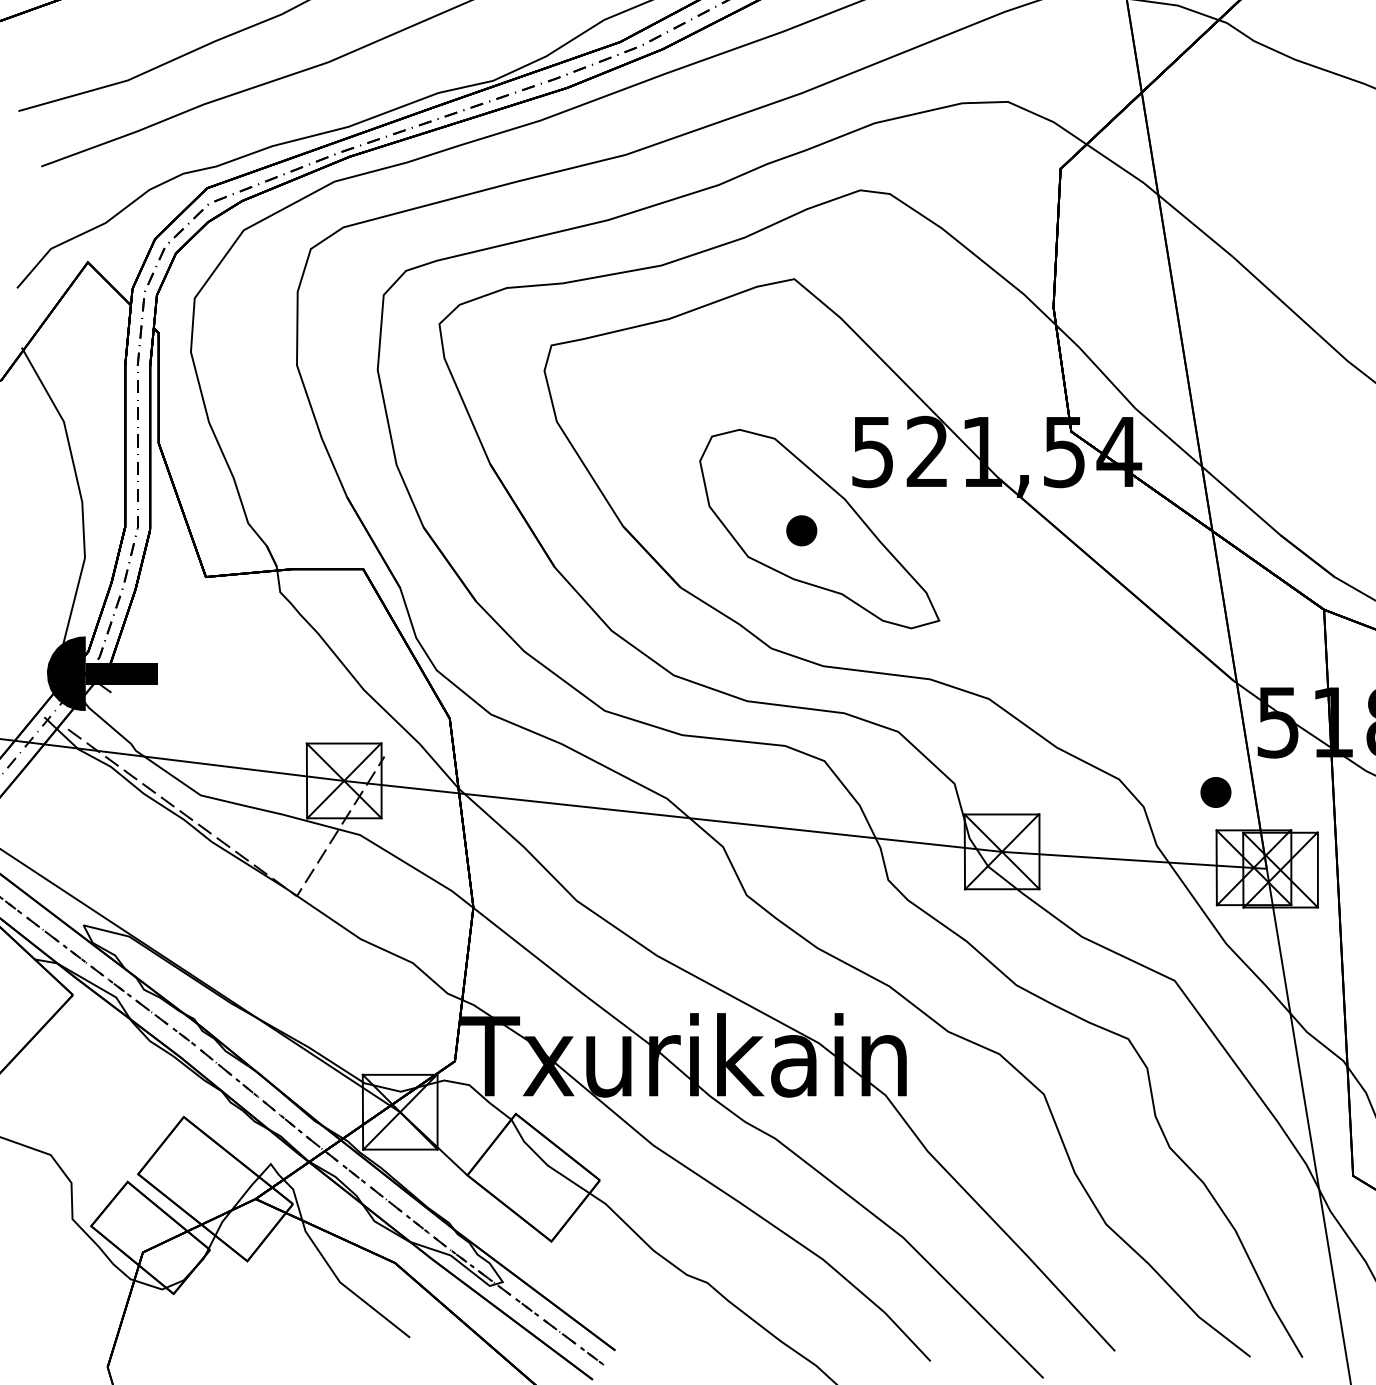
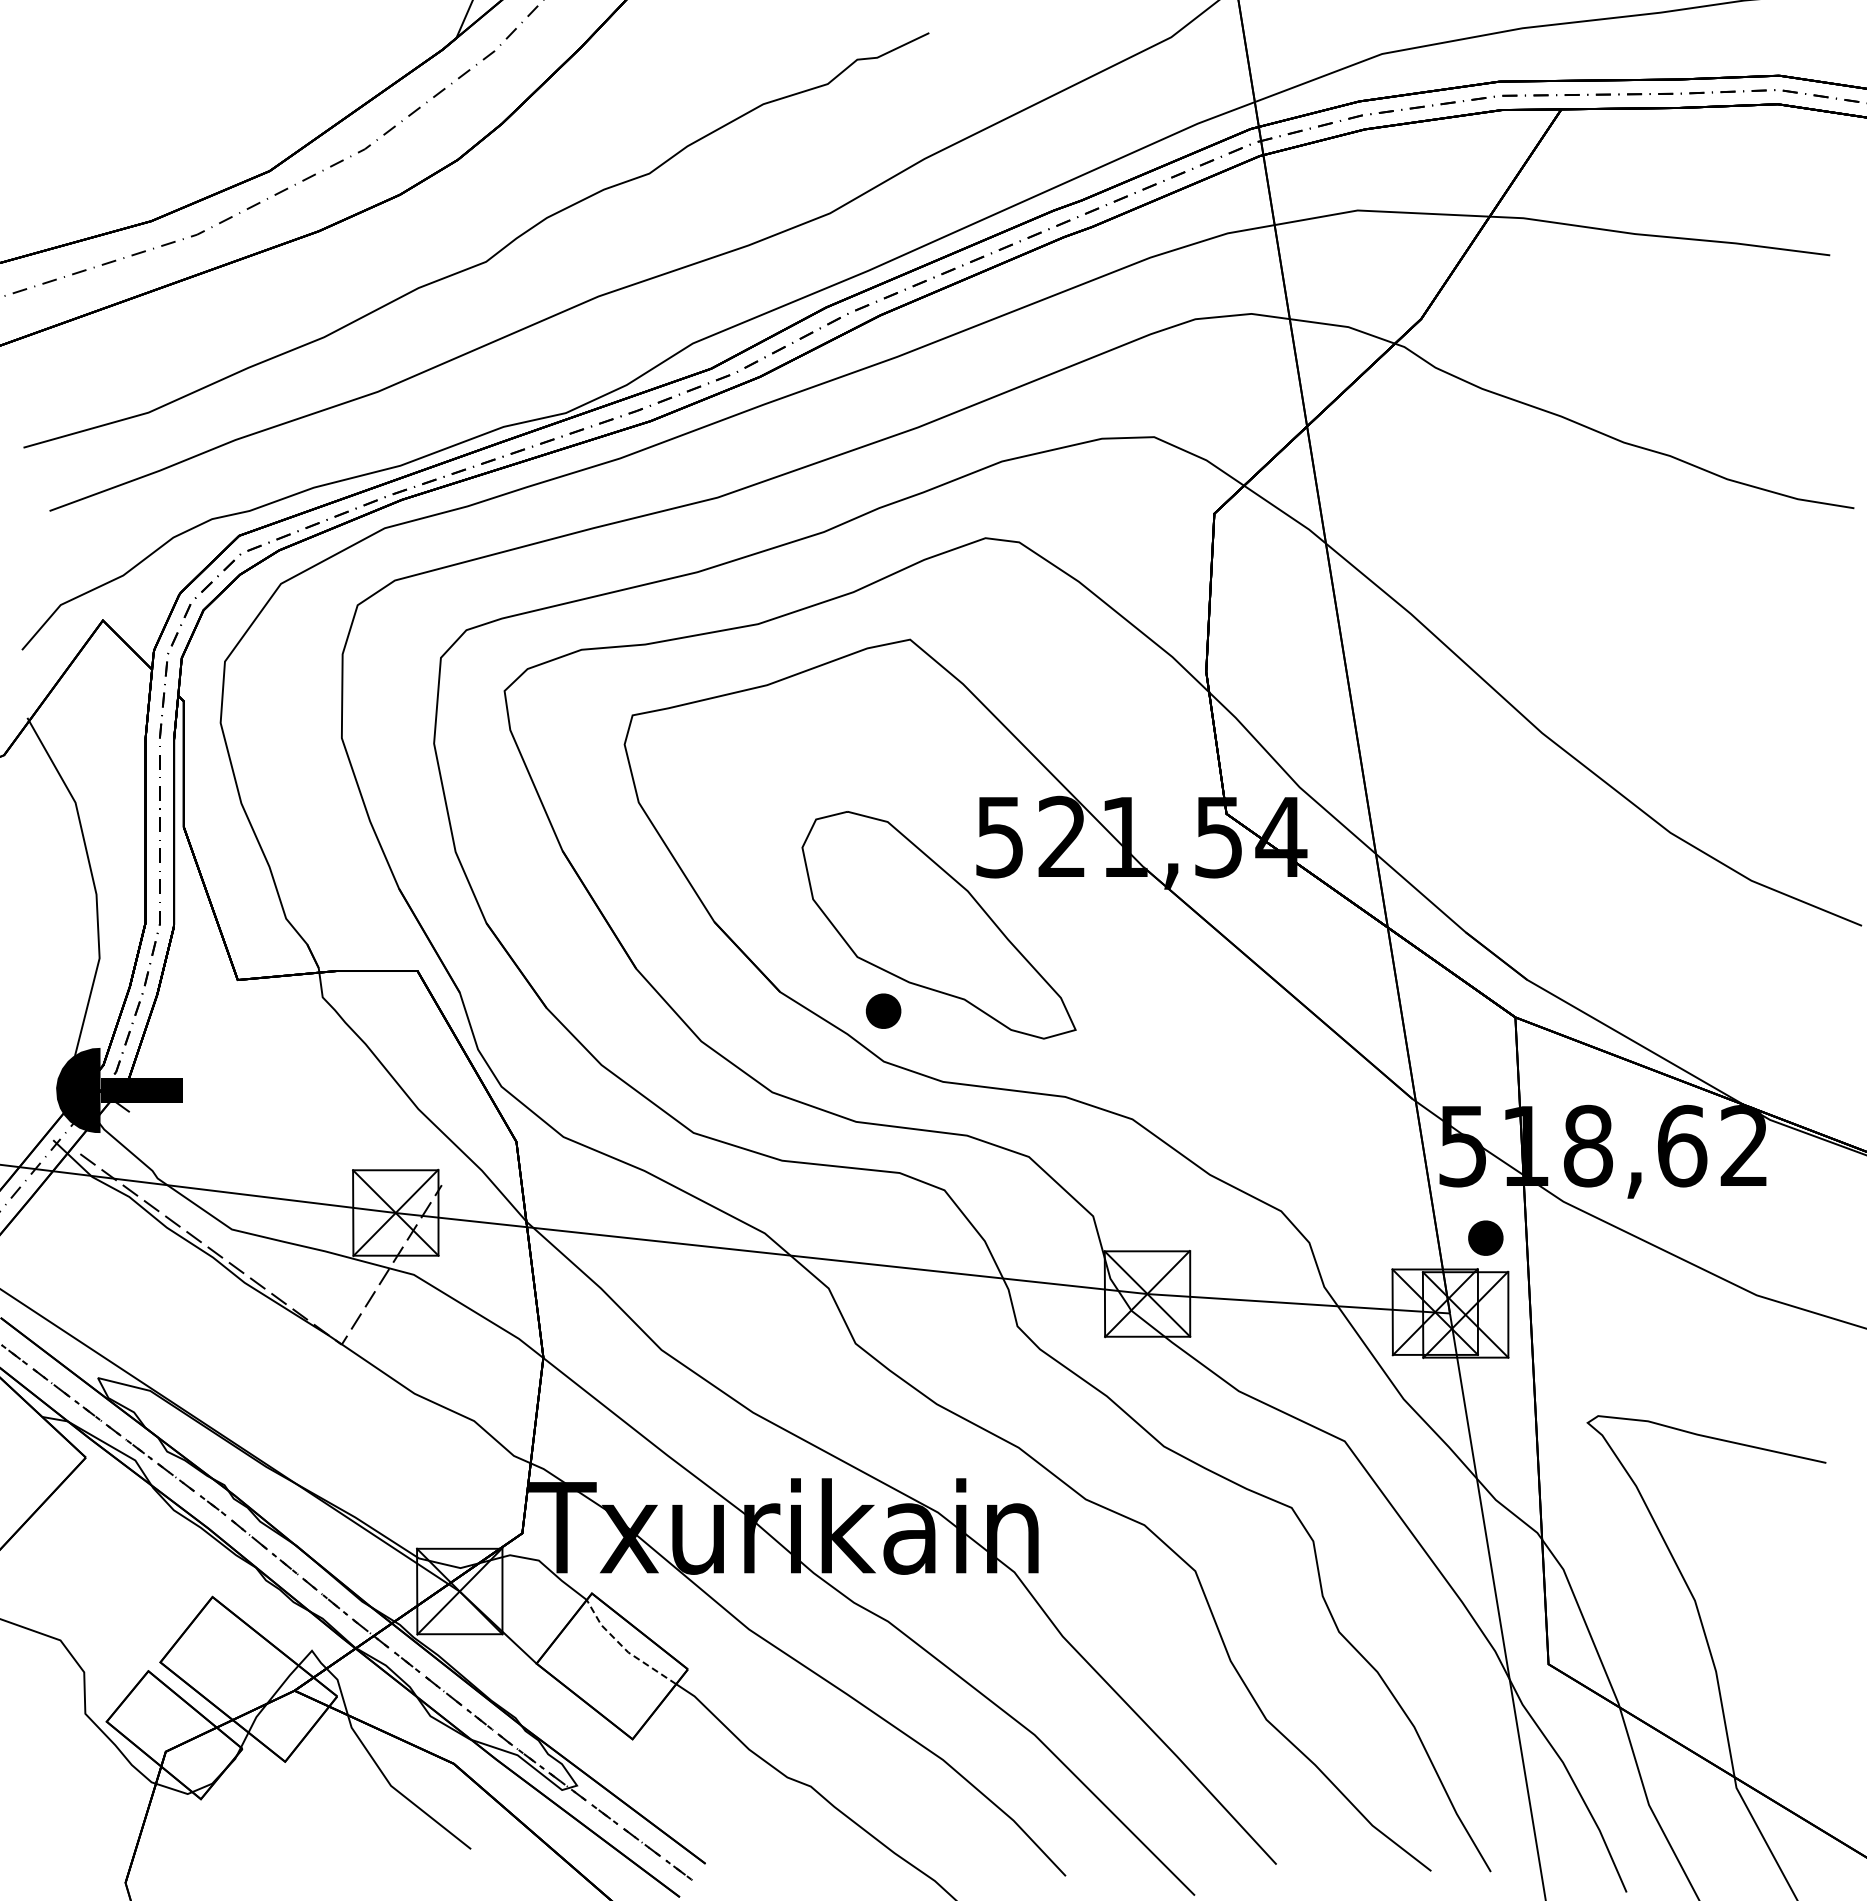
part: (801, 530) -> (883, 1010), moved
part: (1215, 791) -> (1485, 1237), moved
line: (544, 1162) -> (624, 1648), solid -> dashed

